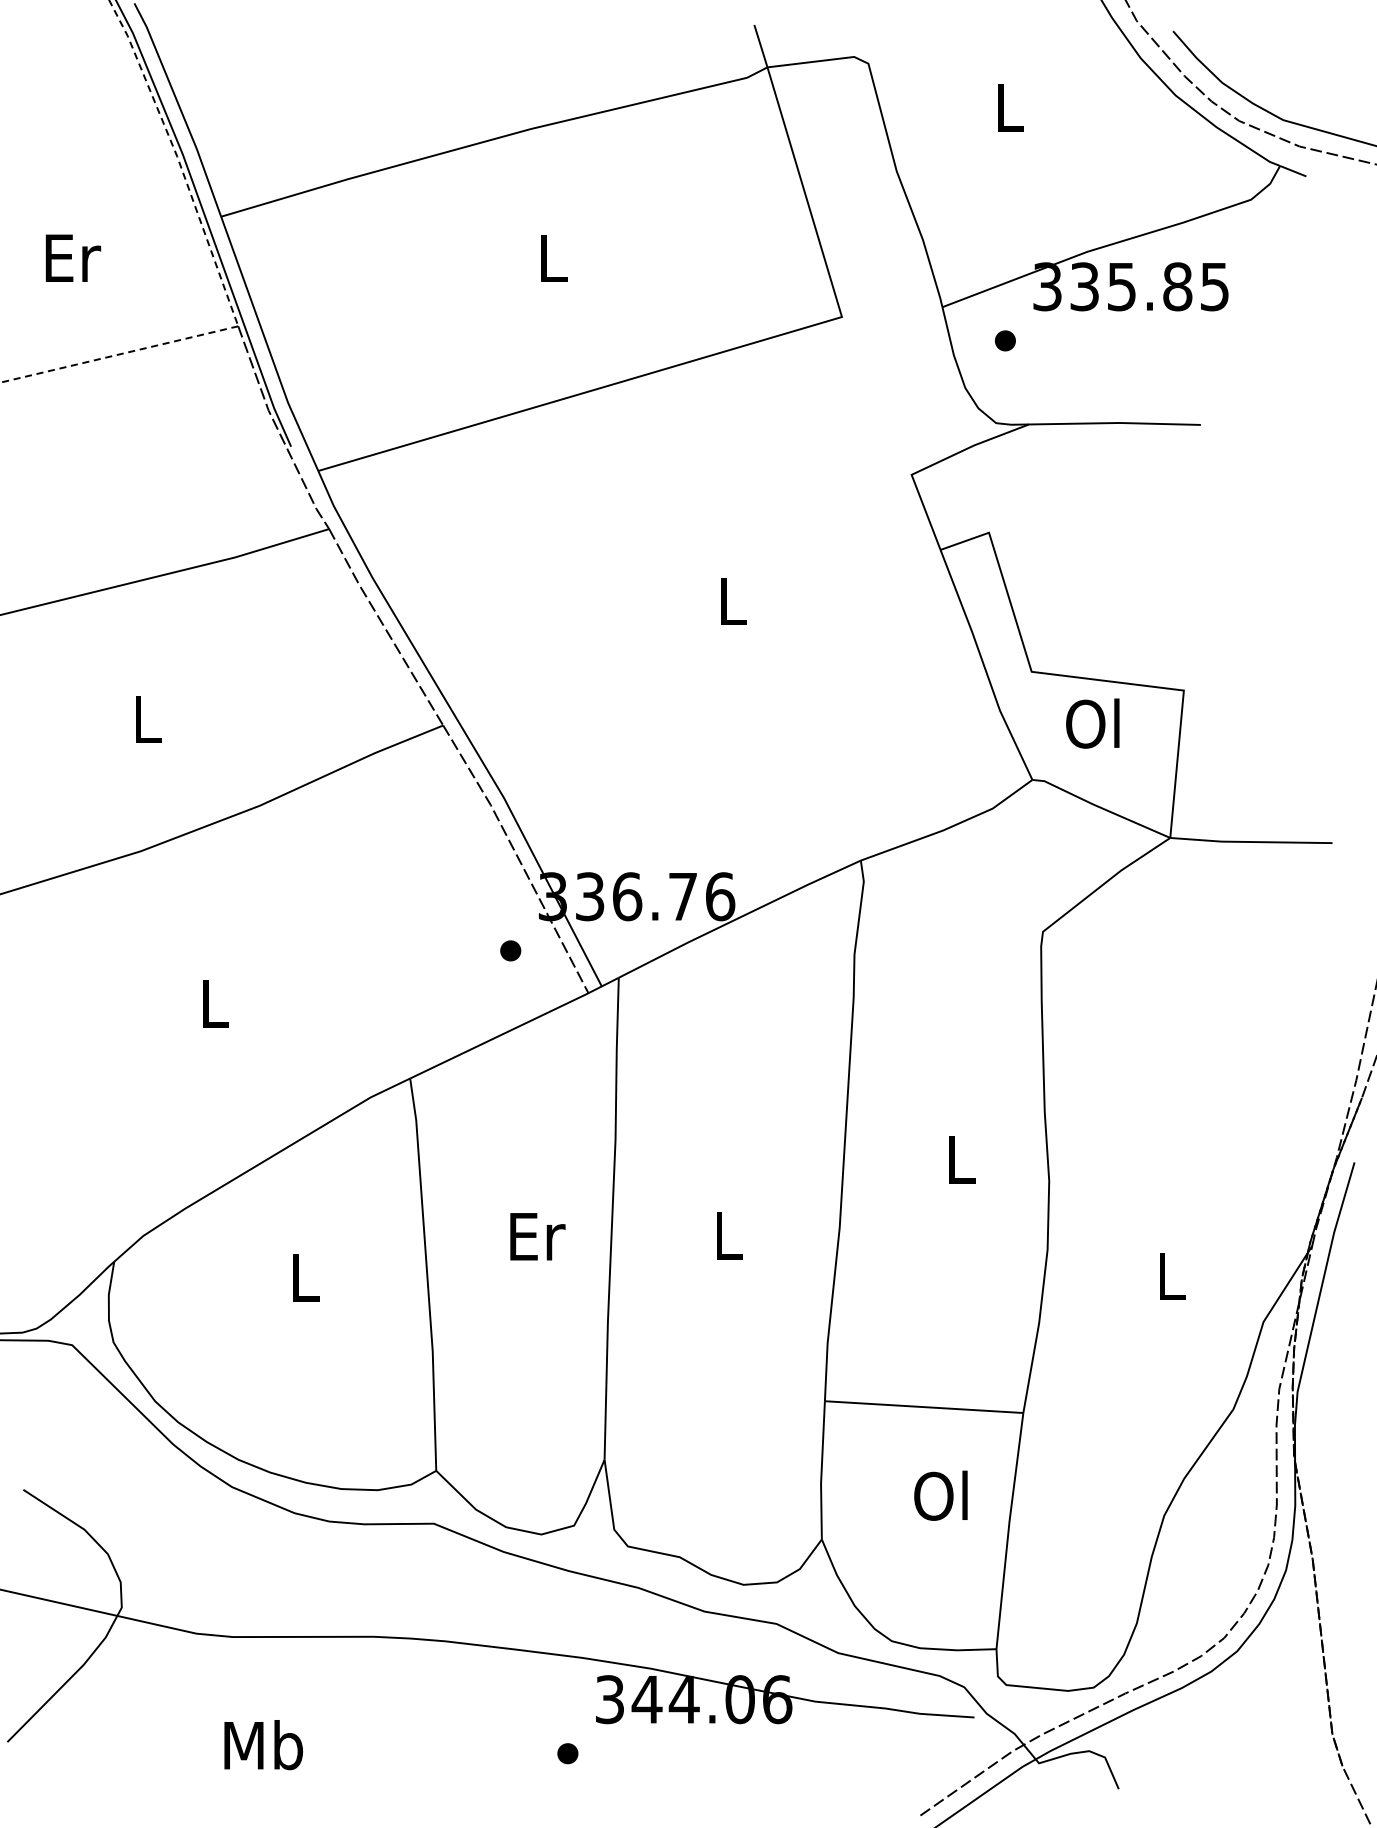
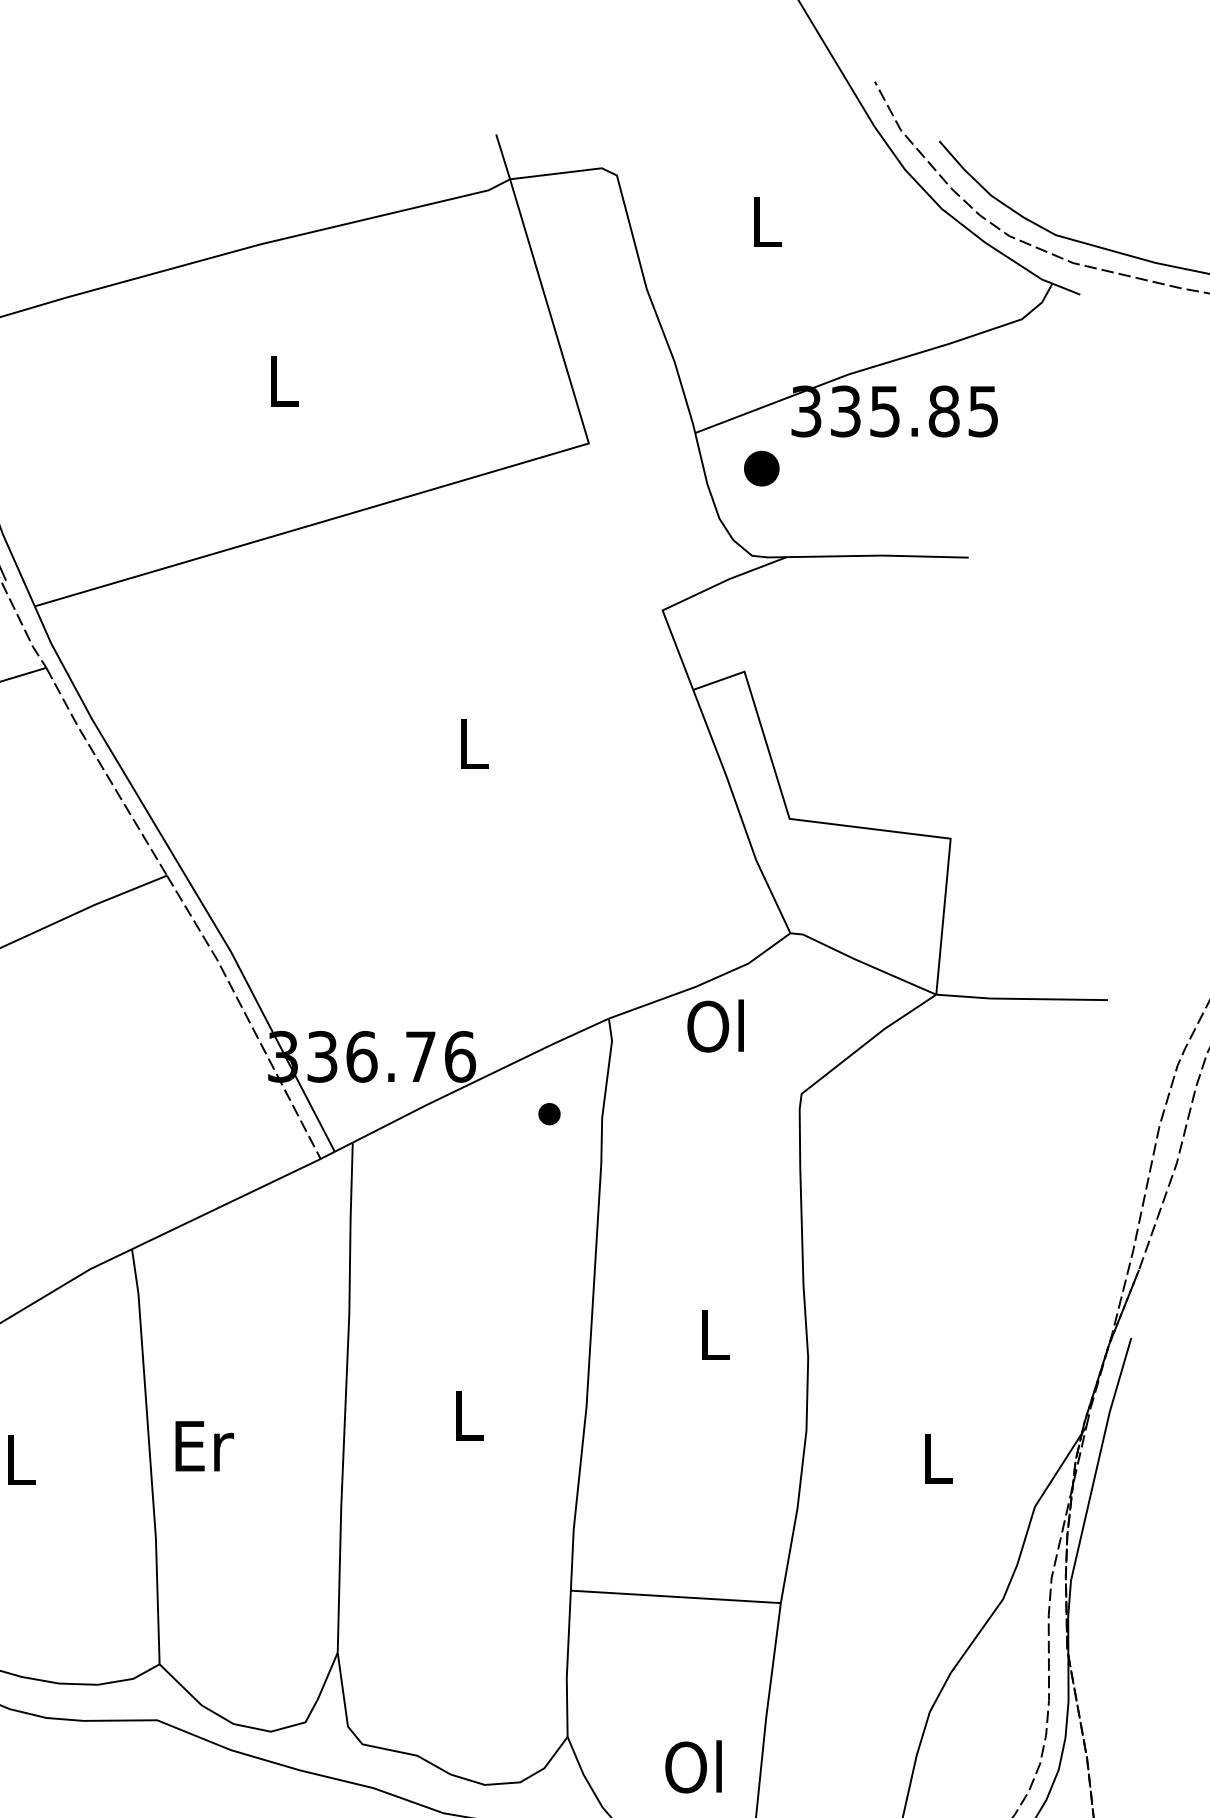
part: (1005, 340) -> (761, 468), size x1.6
text: (1092, 723) -> (715, 1025), moved
part: (510, 950) -> (549, 1113), moved
text: (537, 1236) -> (204, 1445), moved
text: (940, 1495) -> (693, 1766), moved

